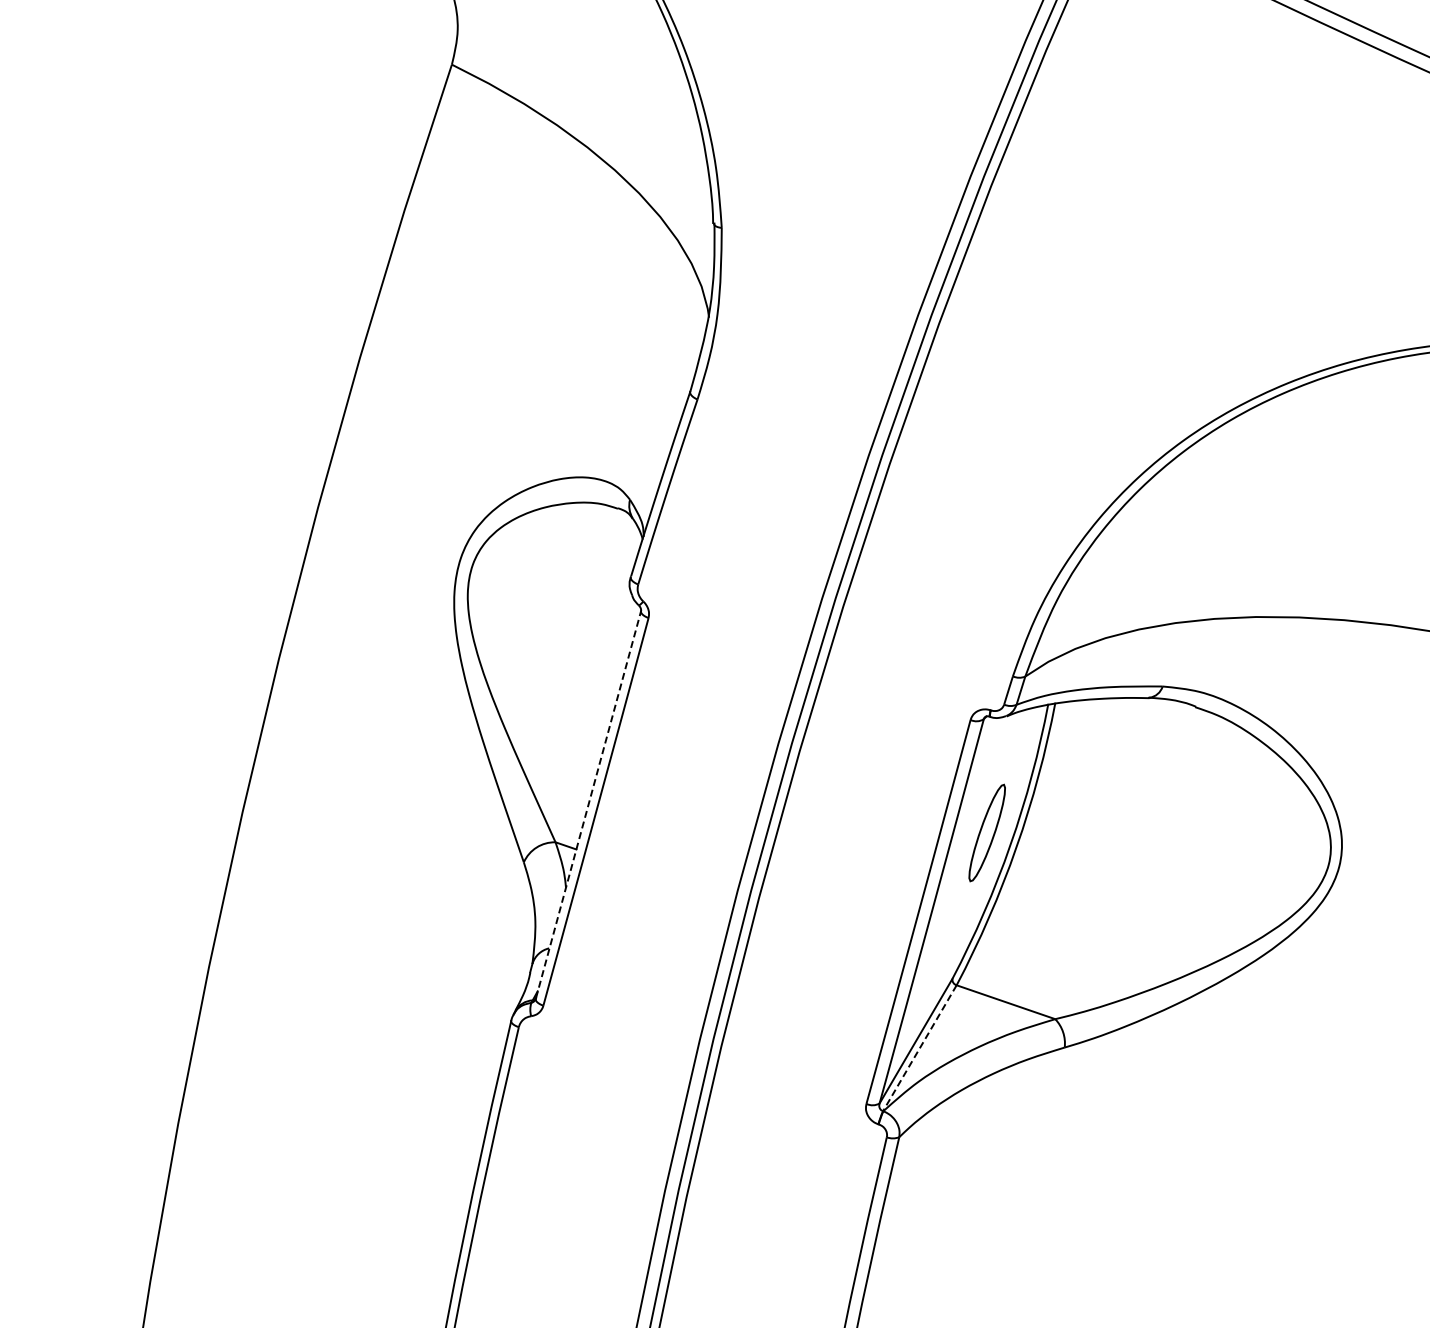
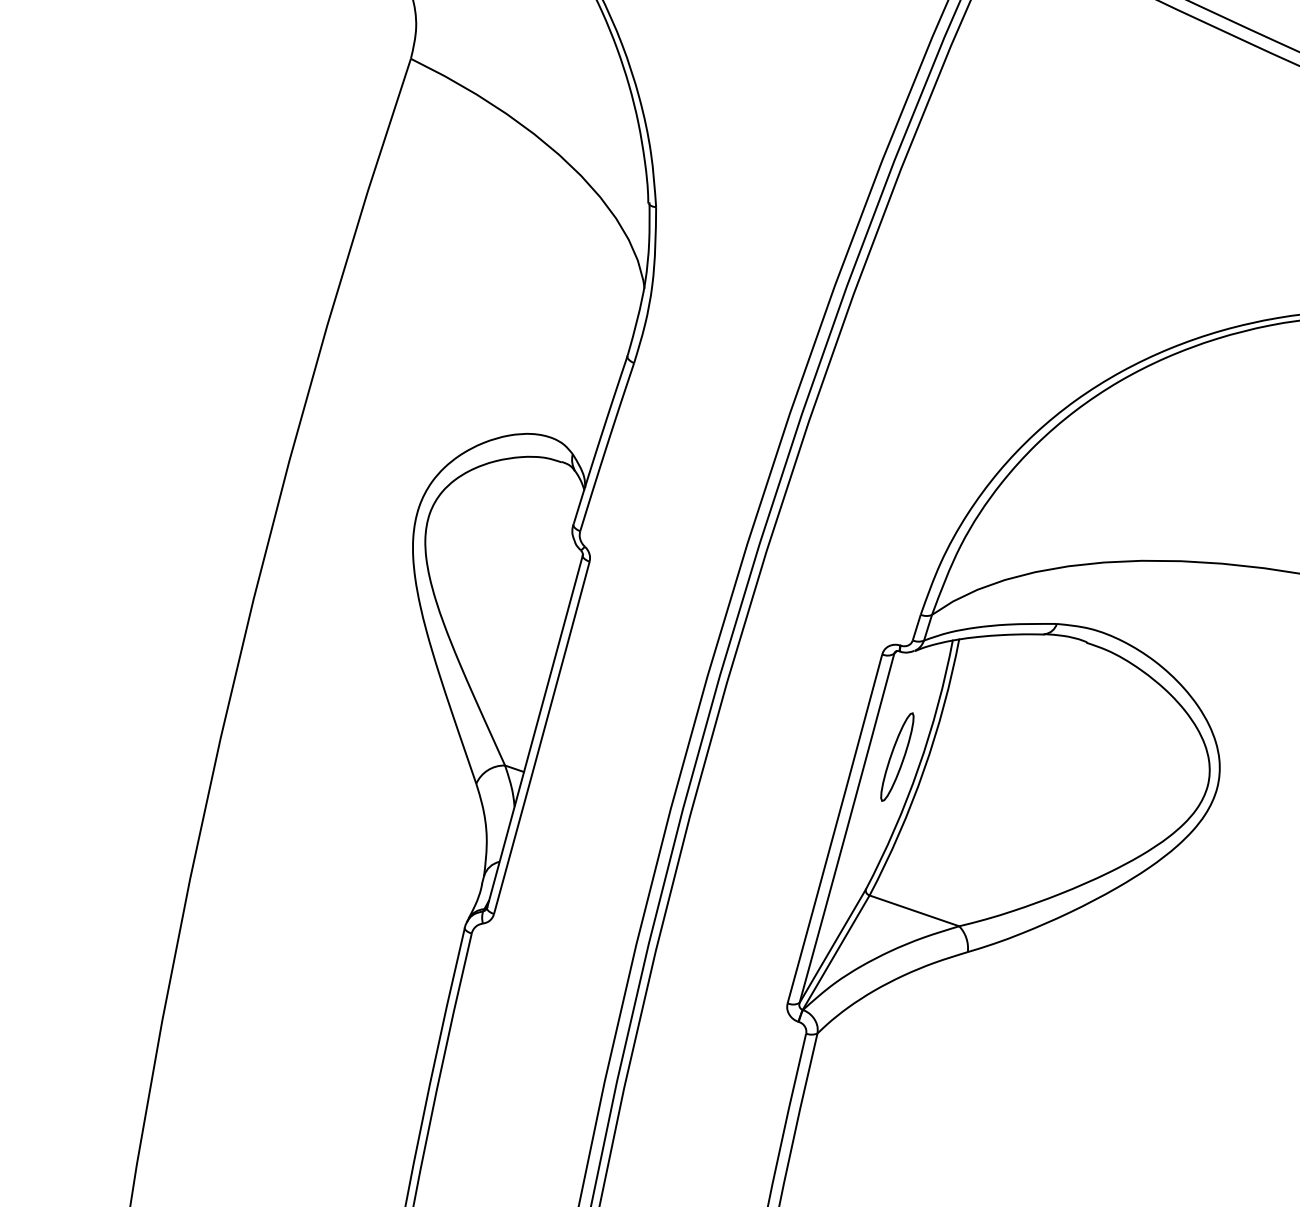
line: (588, 803) -> (535, 730), dashed -> solid
line: (919, 1048) -> (835, 952), dashed -> solid

